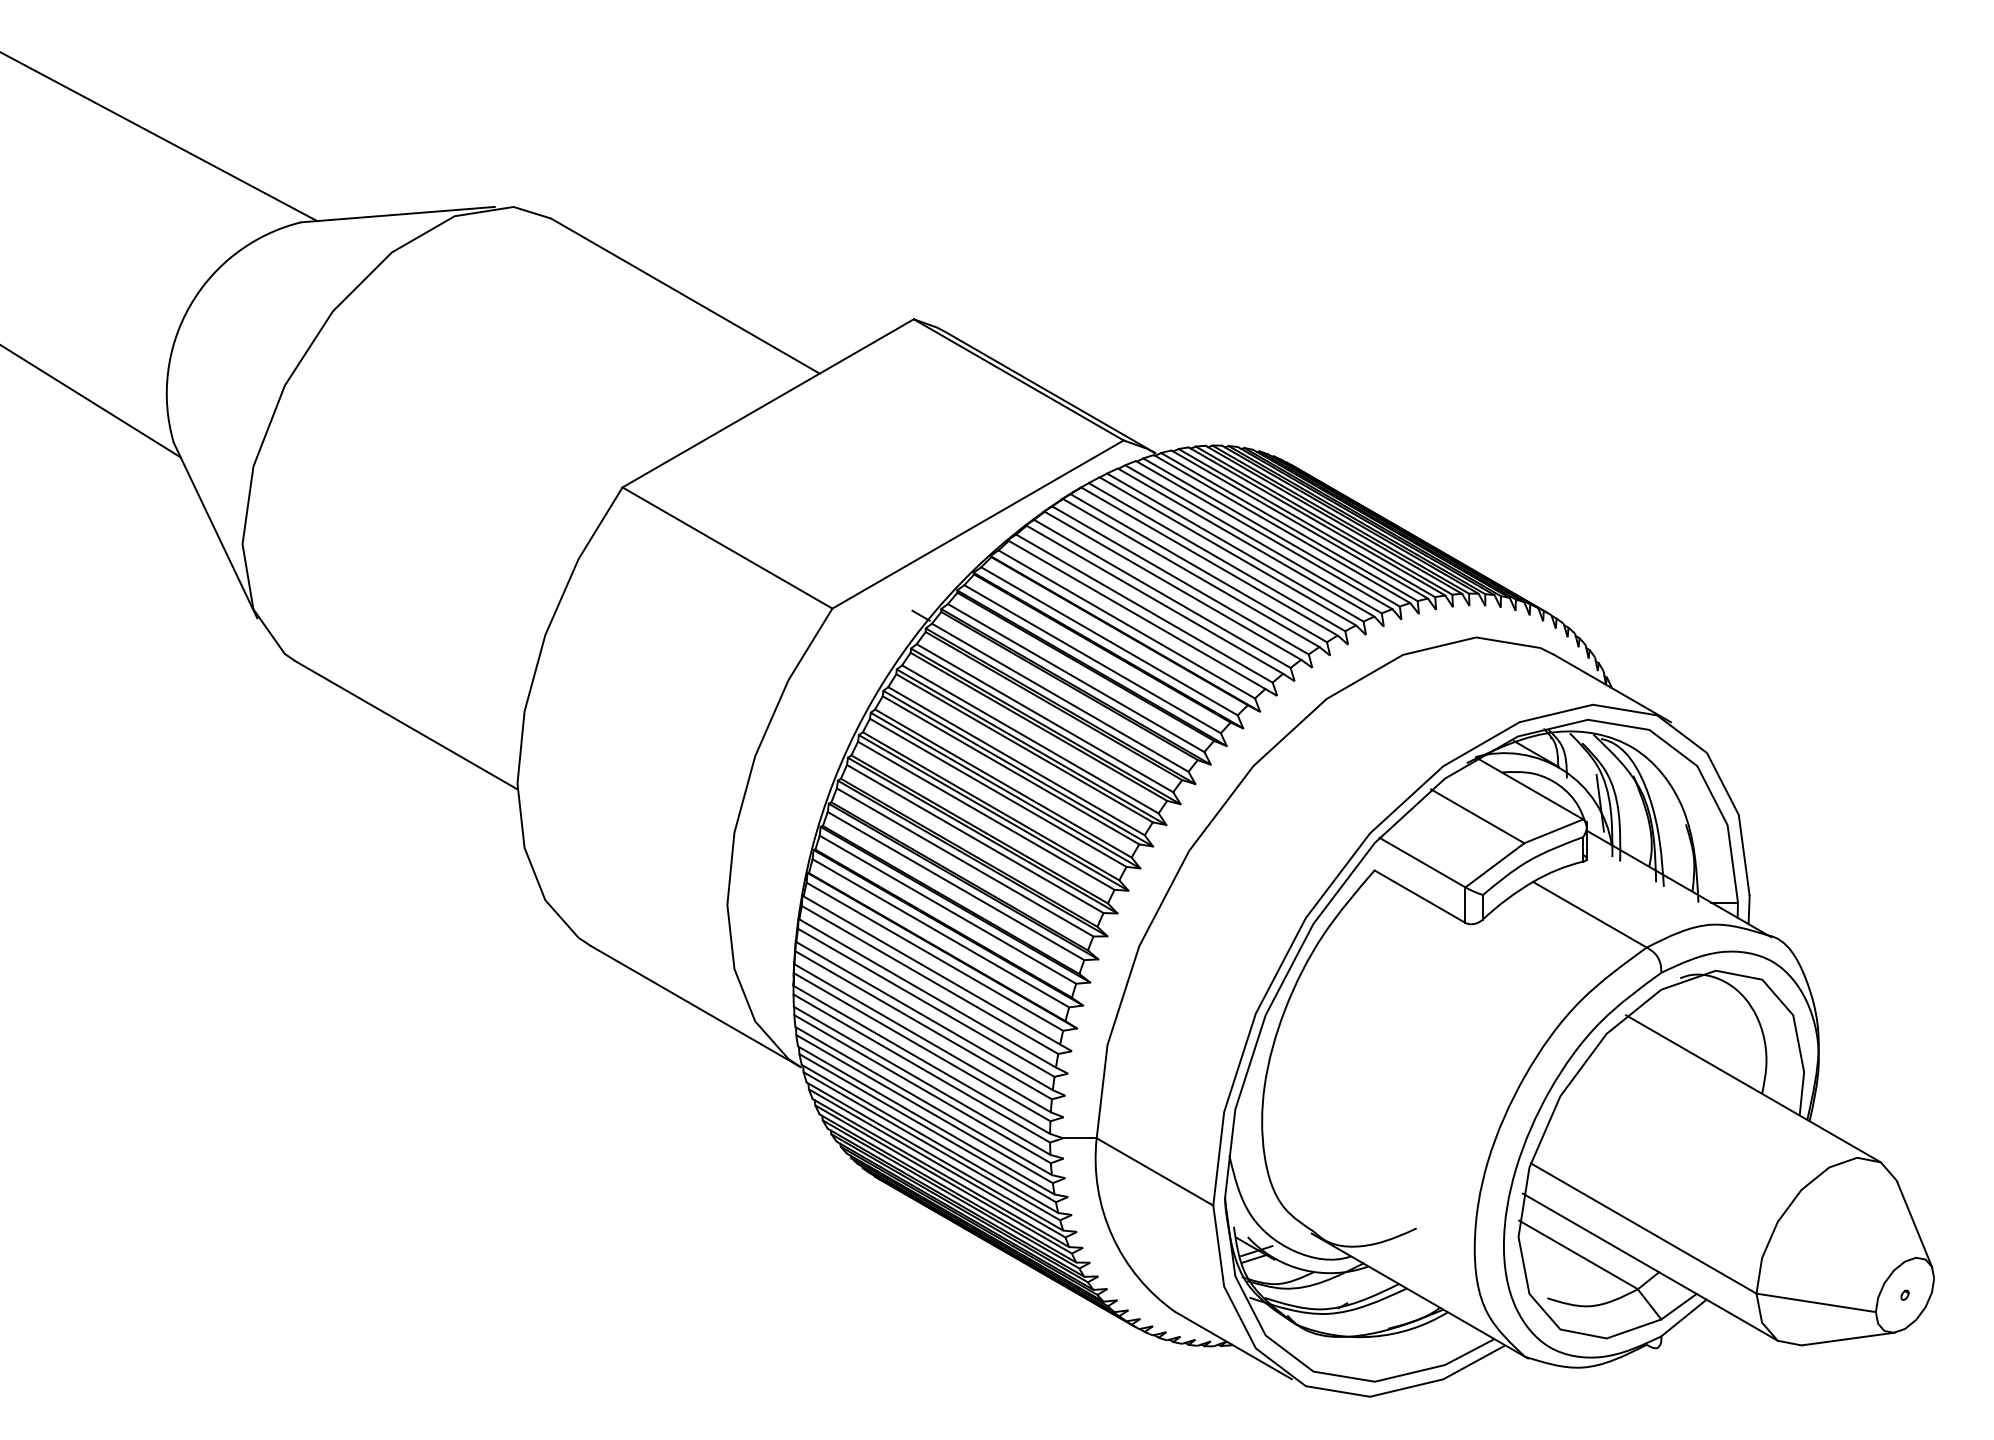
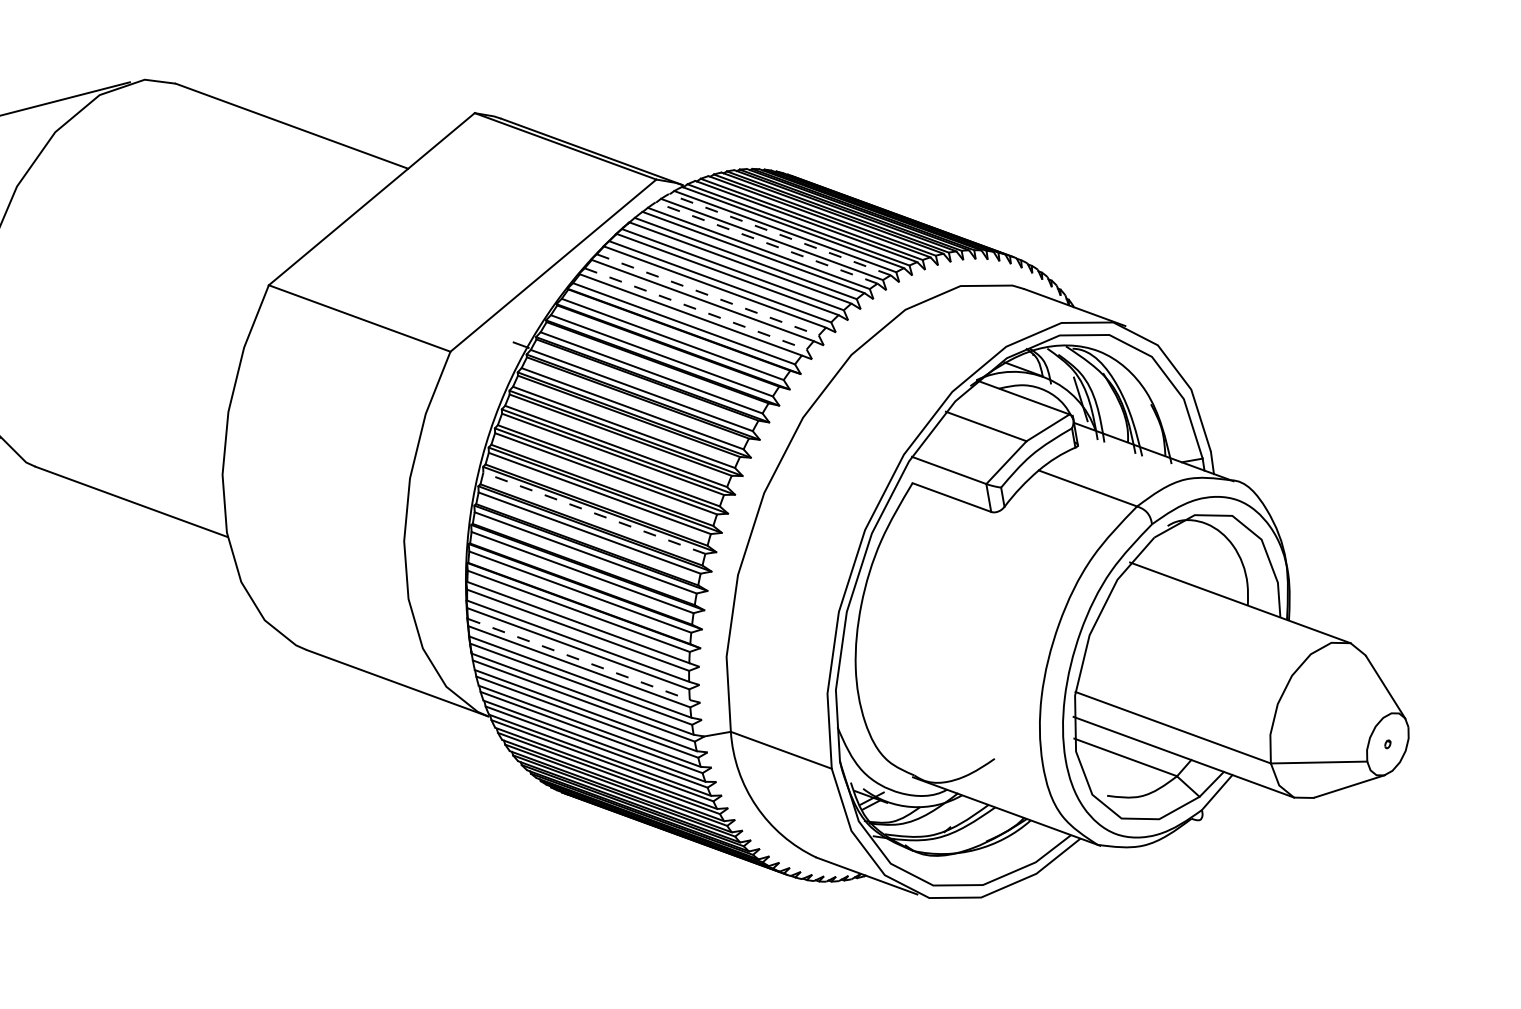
line: (1263, 534) -> (779, 234), solid -> dashed
line: (1245, 542) -> (766, 243), solid -> dashed
line: (1162, 594) -> (708, 295), solid -> dashed
line: (1144, 608) -> (695, 308), solid -> dashed
line: (974, 838) -> (593, 512), solid -> dashed
line: (925, 1016) -> (579, 659), solid -> dashed

